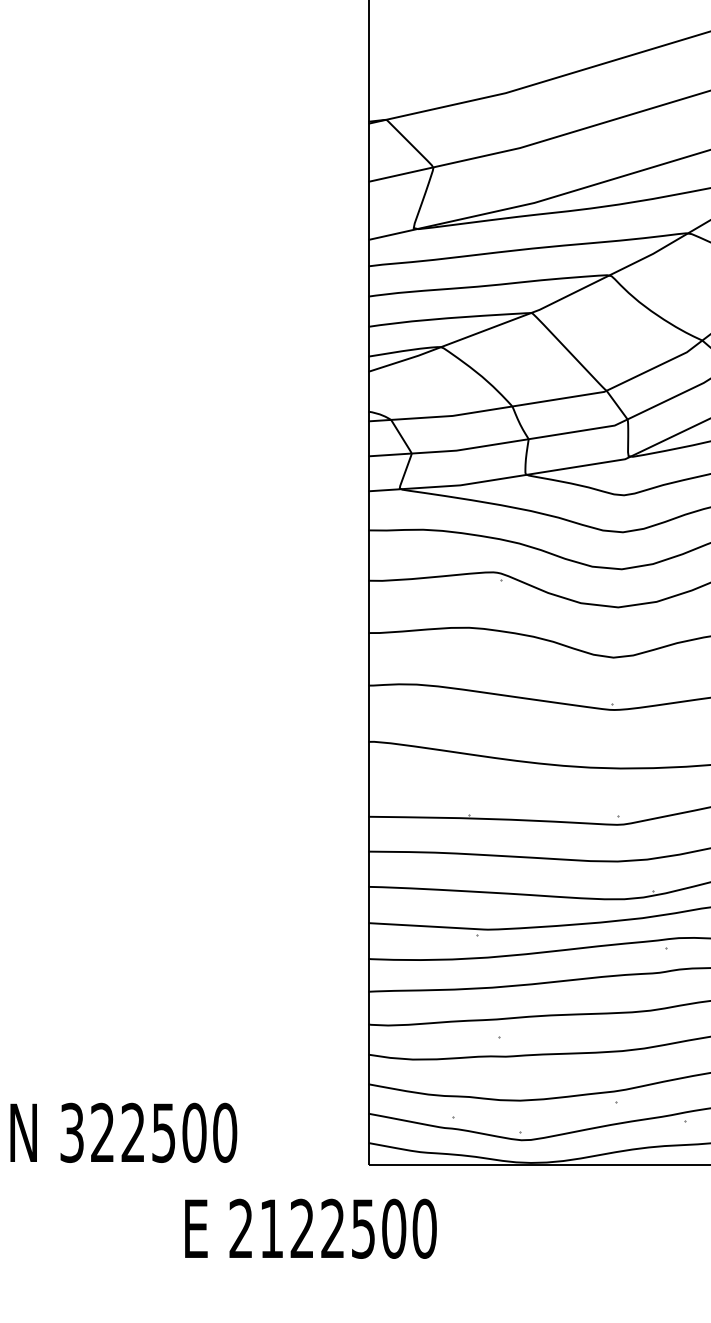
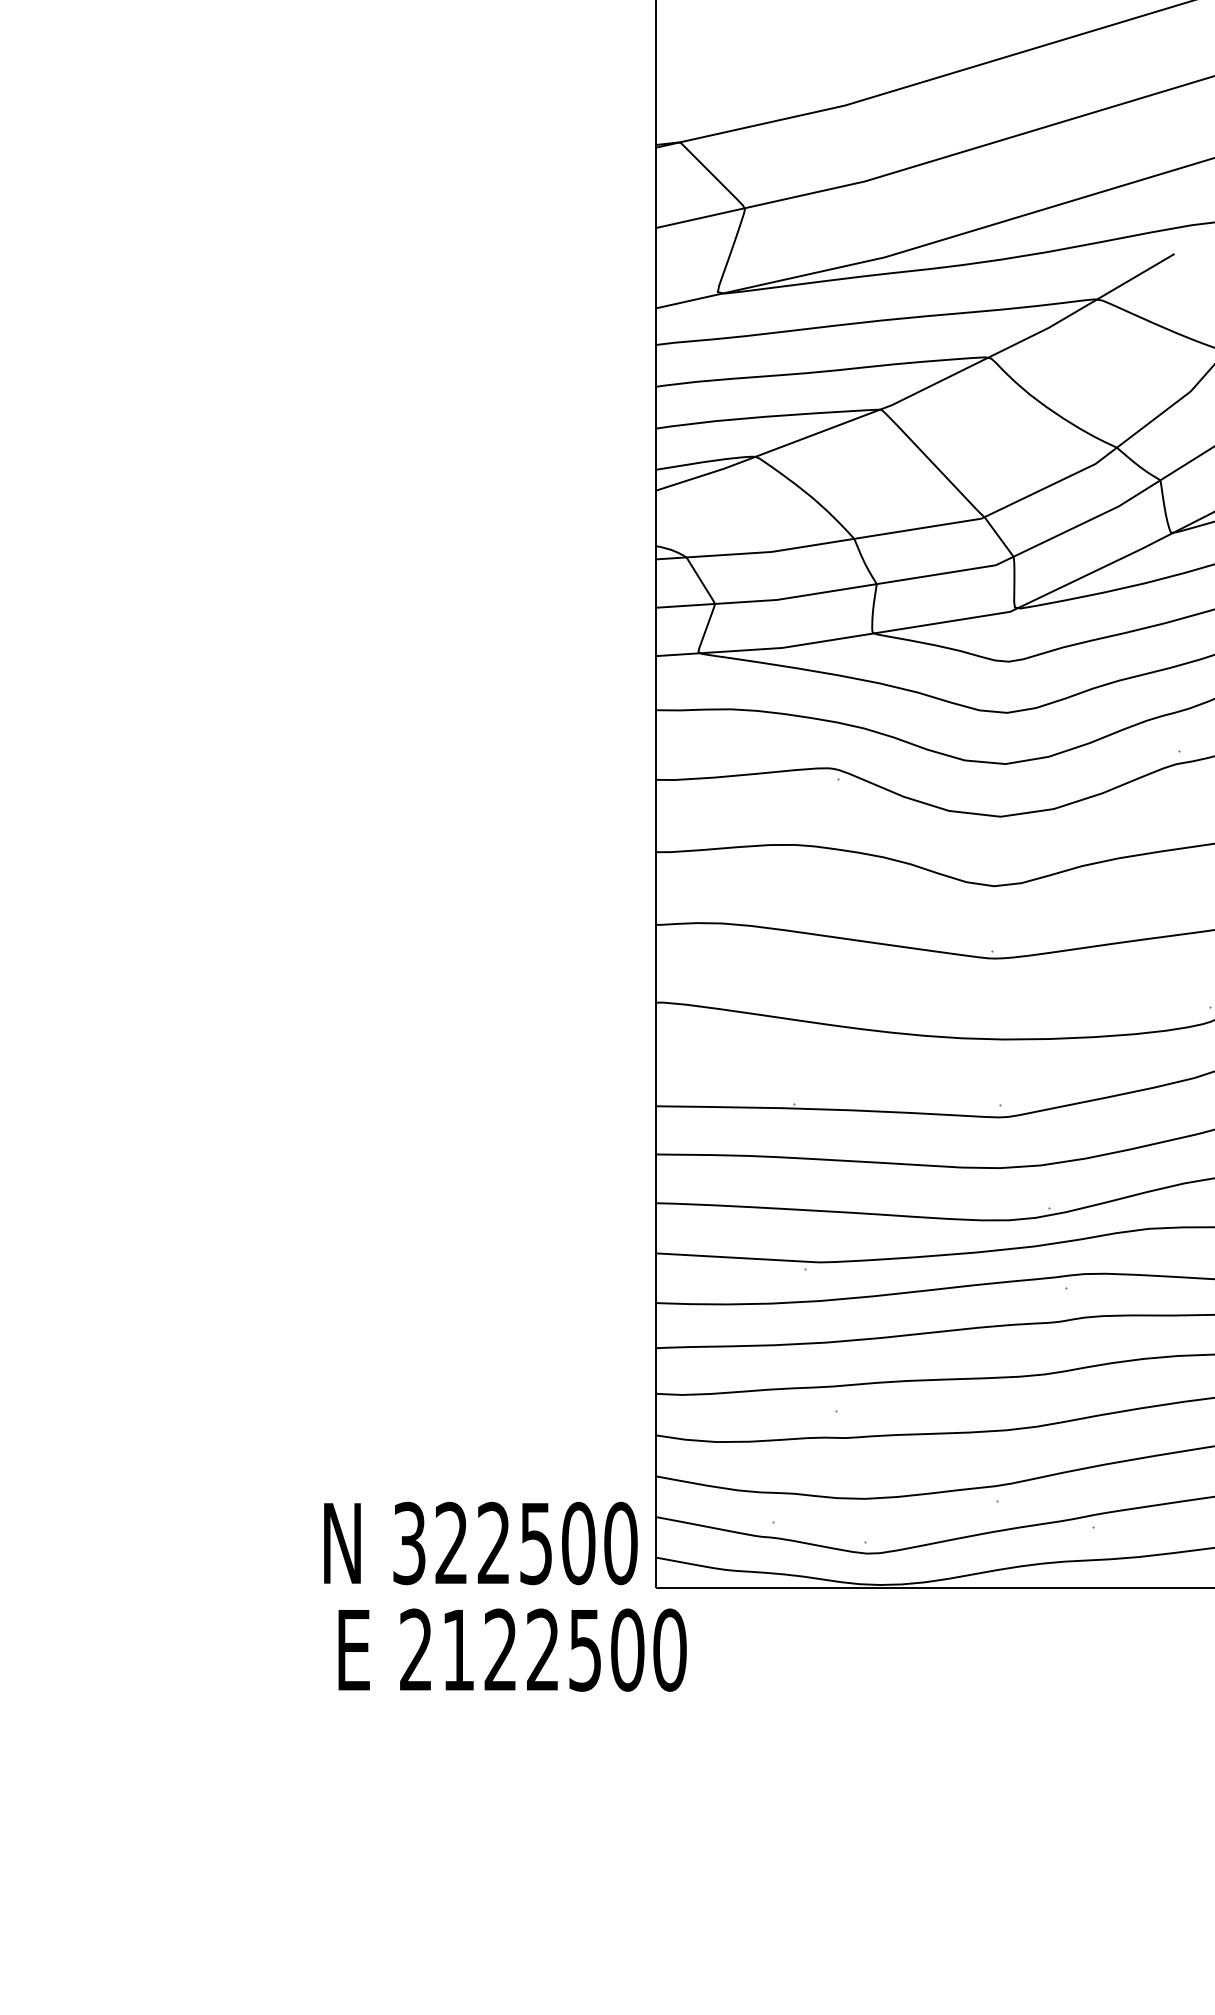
text: (123, 1132) -> (480, 1543), moved
text: (310, 1228) -> (512, 1649), moved

